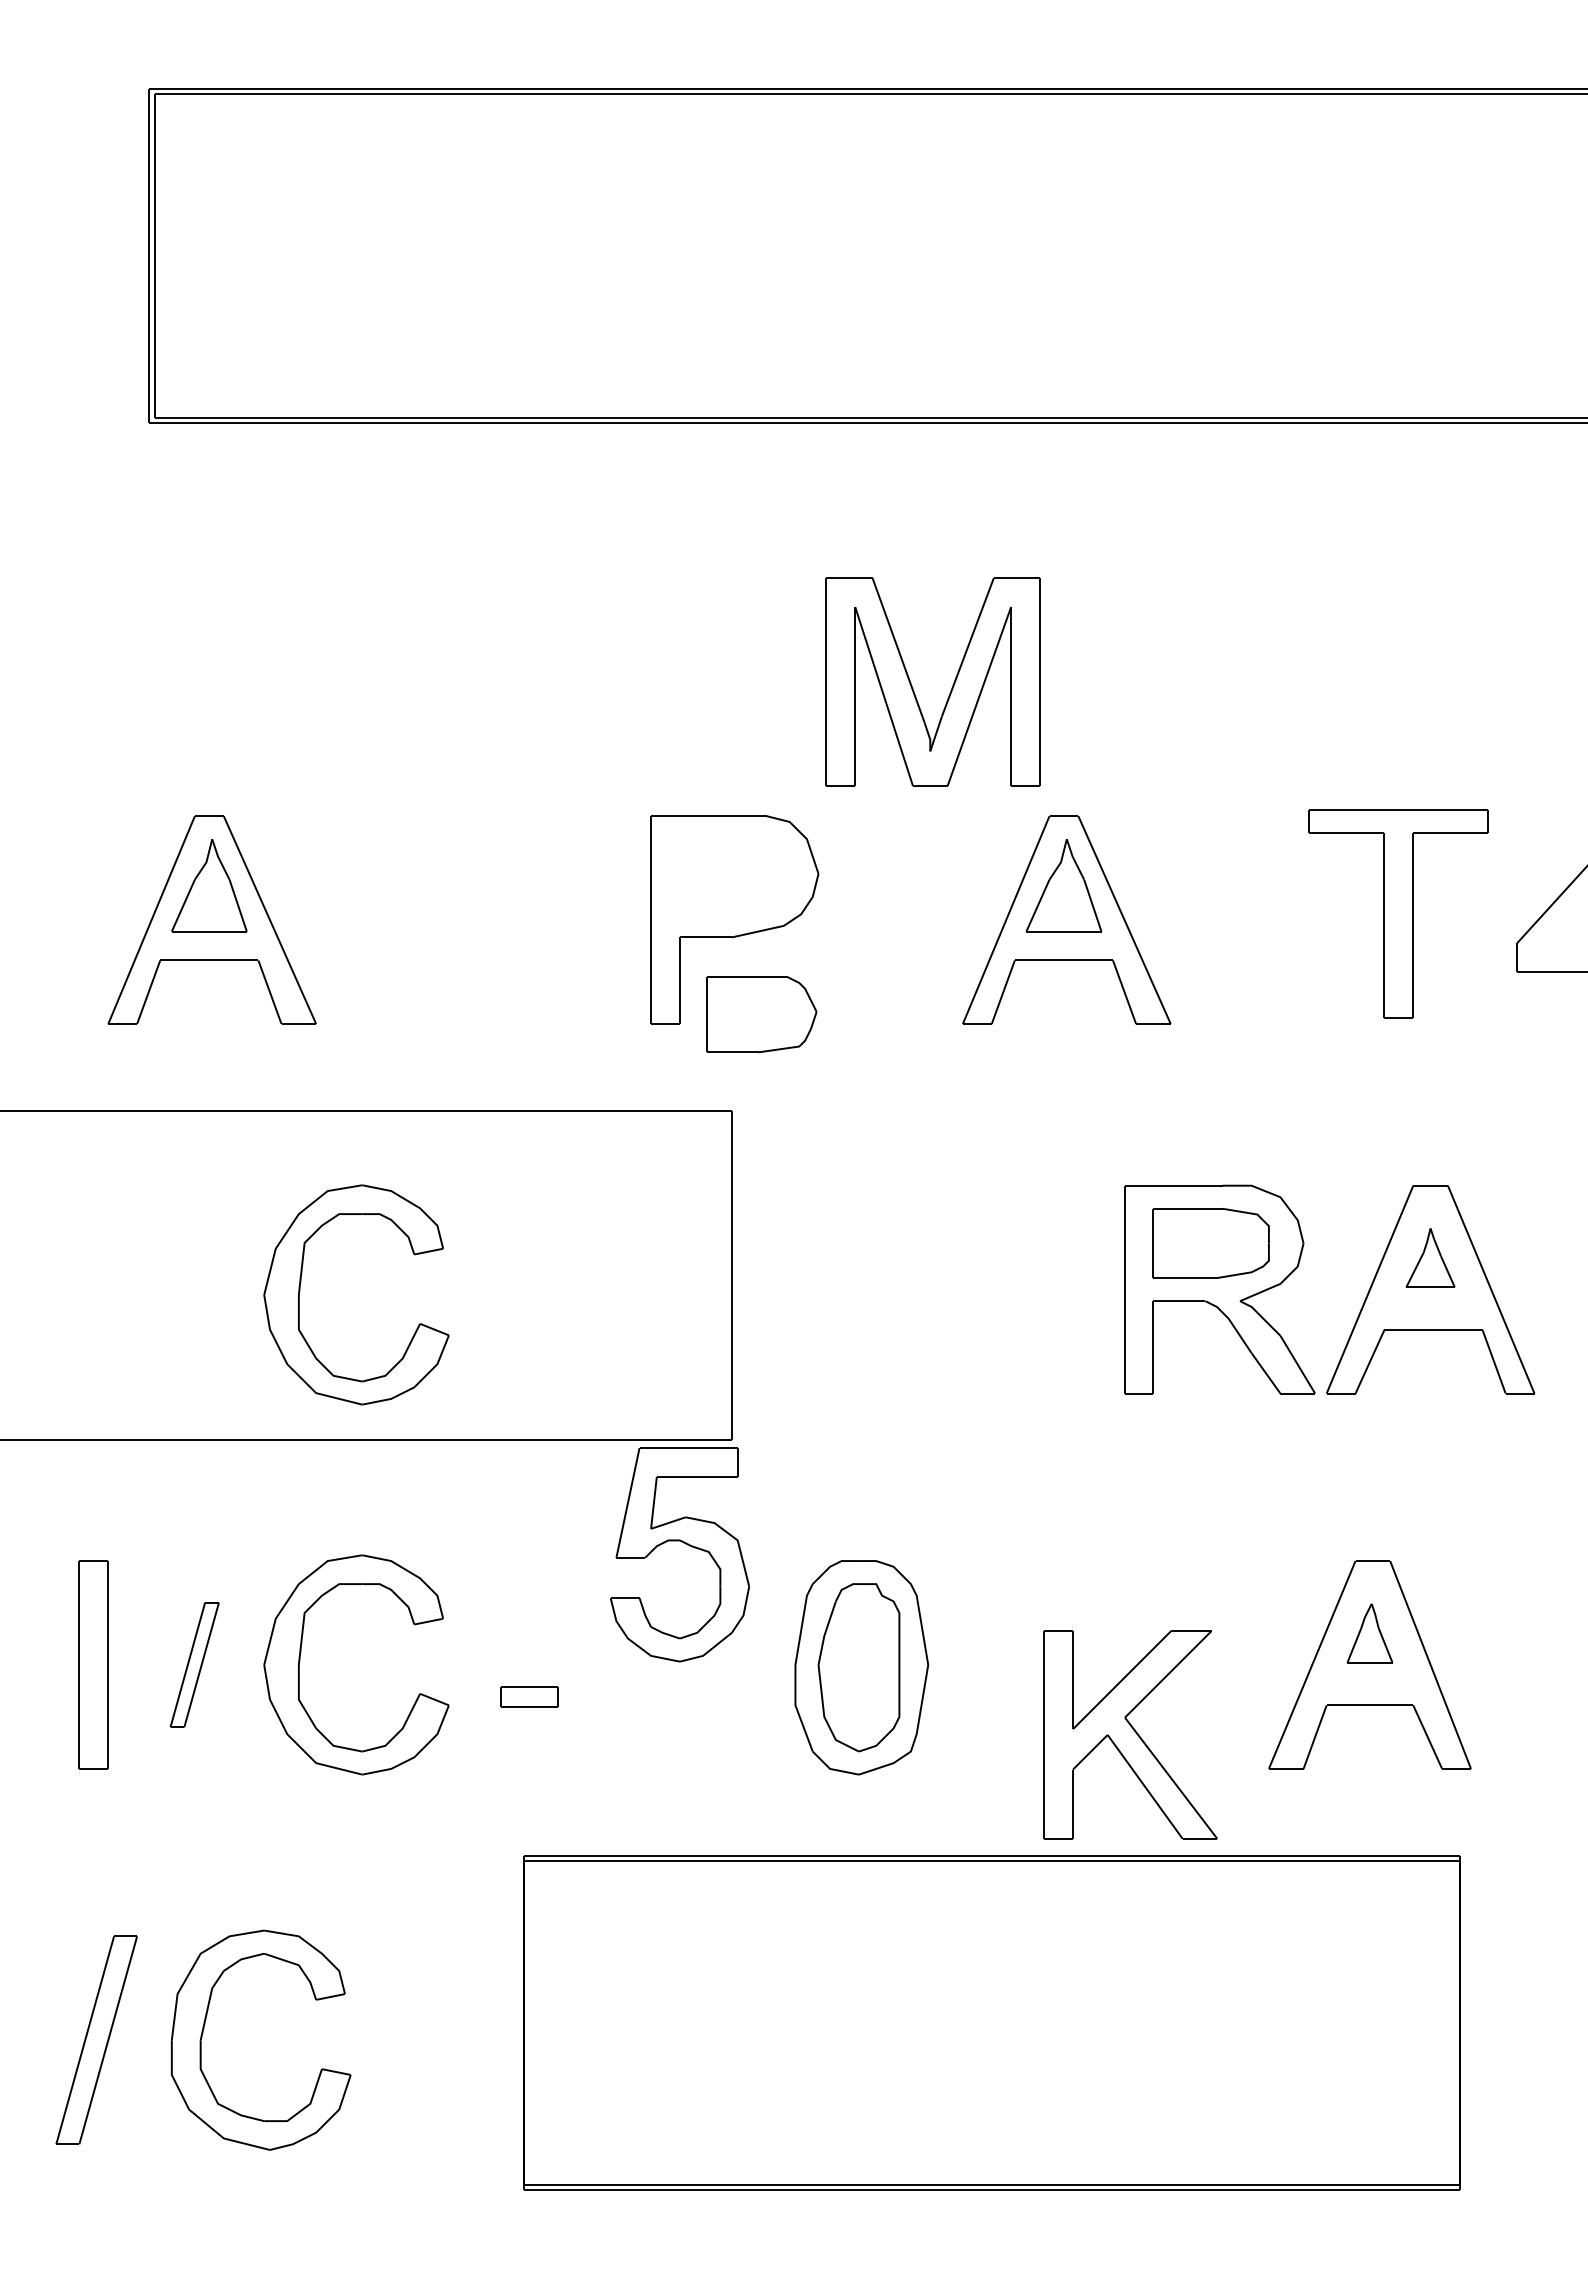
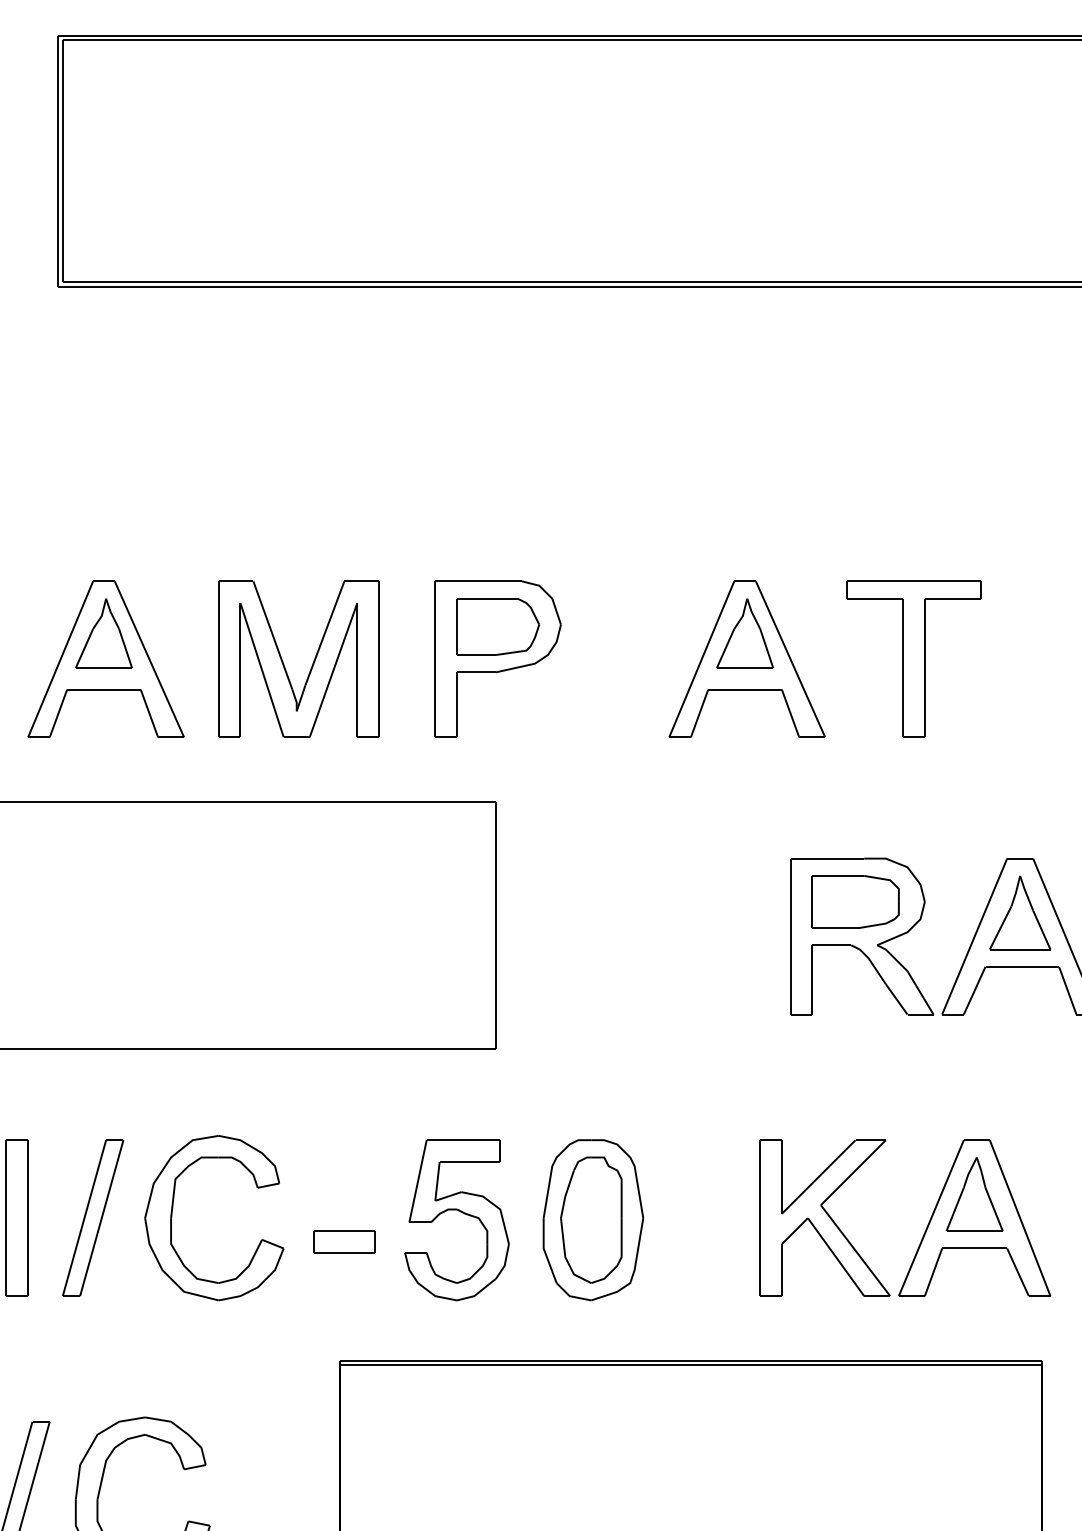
part: (951, 687) -> (312, 663), moved
part: (1398, 913) -> (914, 658), moved
part: (761, 1014) -> (497, 626), moved
part: (1430, 1257) -> (1020, 912), size x1.67
part: (300, 1291) -> (172, 937), removed
part: (685, 1544) -> (461, 1212), moved
part: (1369, 1633) -> (974, 1194), size x1.67
part: (194, 1664) -> (92, 1217), size x1.67
part: (529, 1696) -> (344, 1241), size x1.43
part: (1130, 1734) -> (825, 1217), moved

